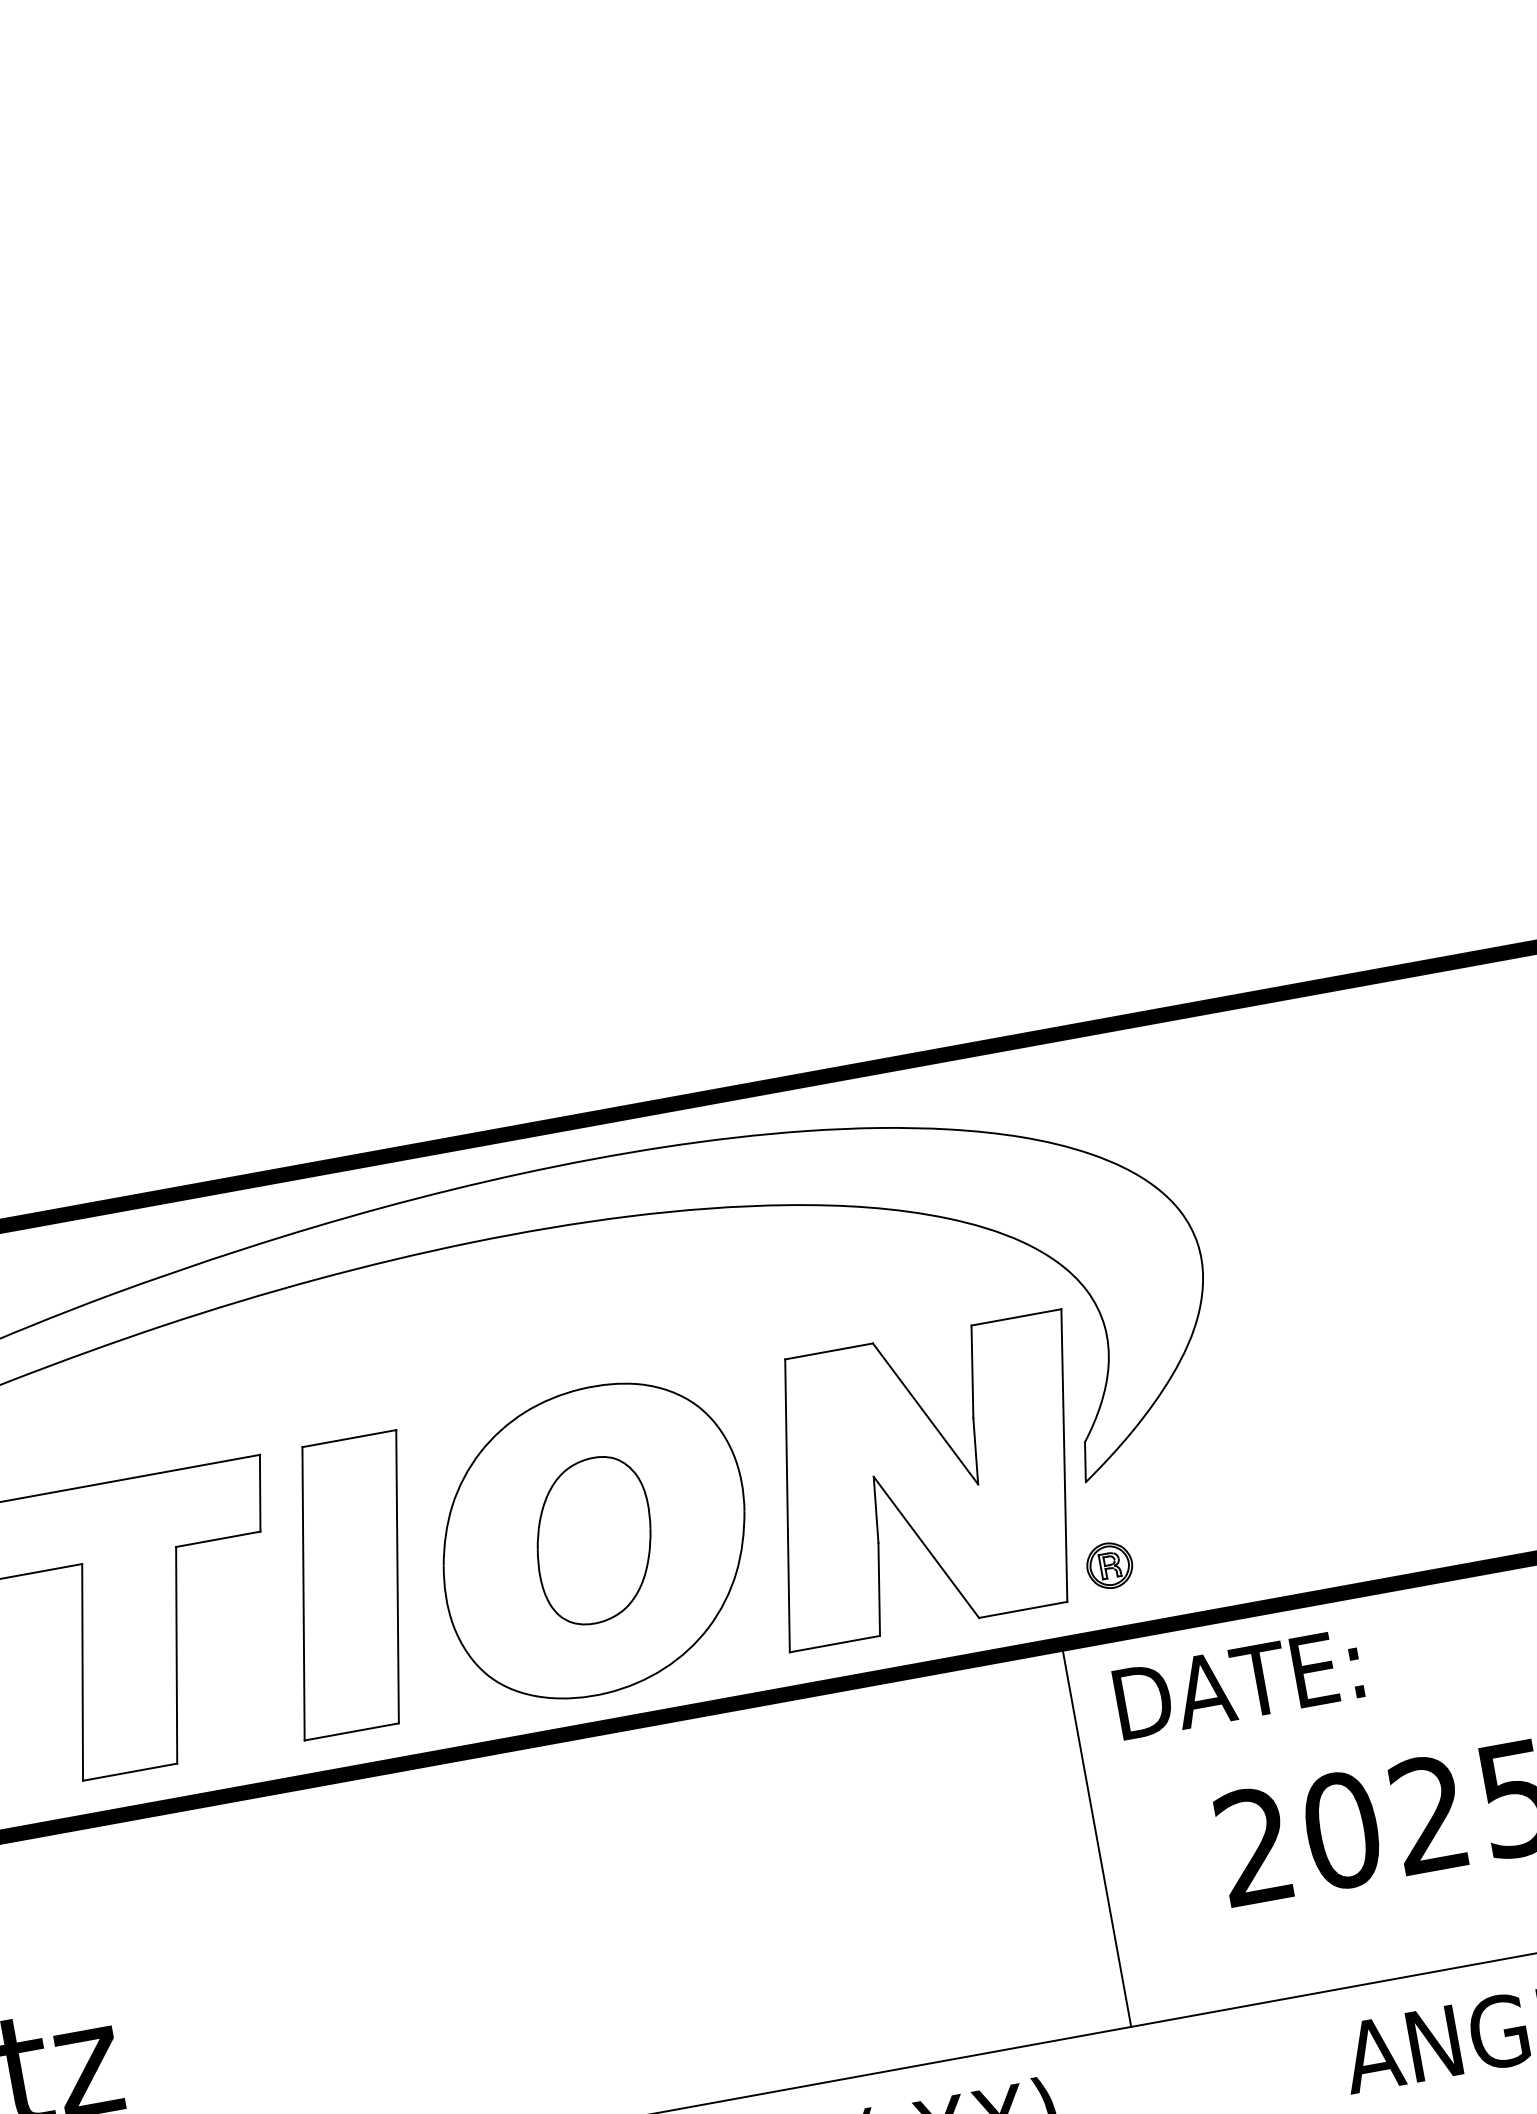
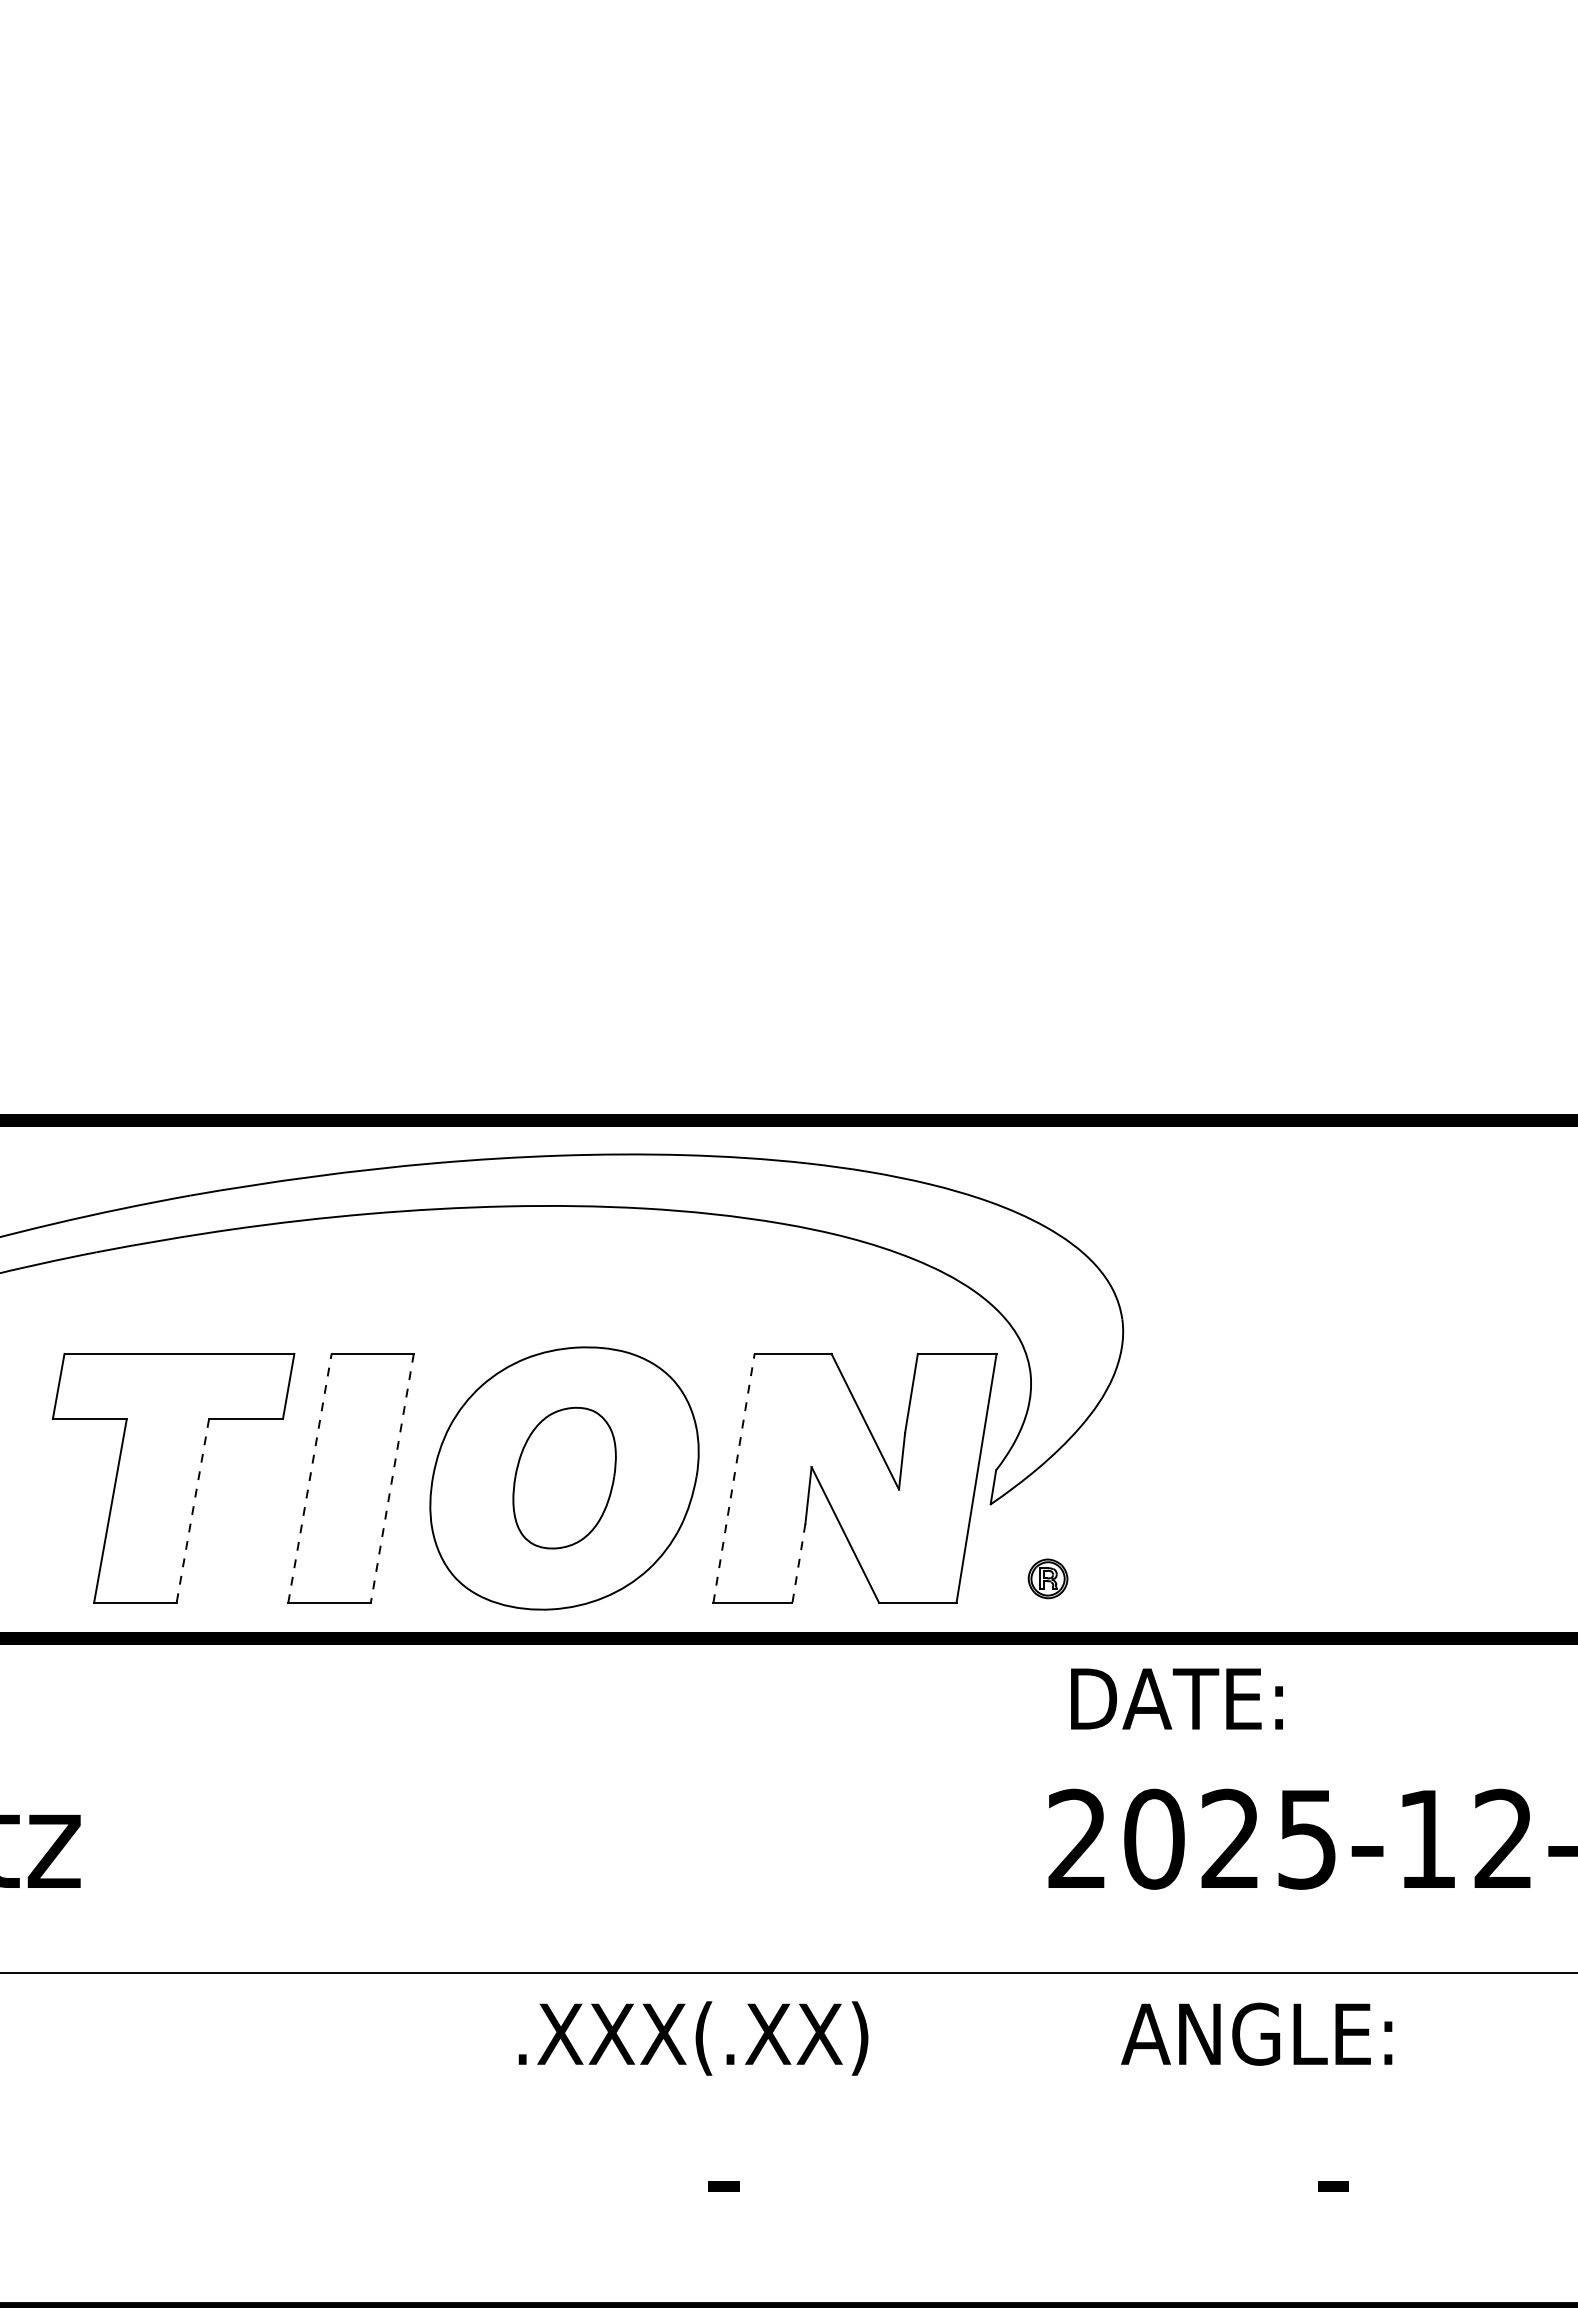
line: (787, 1504) -> (734, 1477), solid -> dashed
part: (1109, 1565) -> (1047, 1578), moved
line: (397, 1576) -> (392, 1478), solid -> dashed
line: (878, 1589) -> (798, 1563), solid -> dashed
line: (303, 1592) -> (310, 1477), solid -> dashed
line: (176, 1655) -> (192, 1511), solid -> dashed
text: (1237, 1683) -> (1176, 1698), moved
line: (1096, 1835) -> (945, 1805), removed

